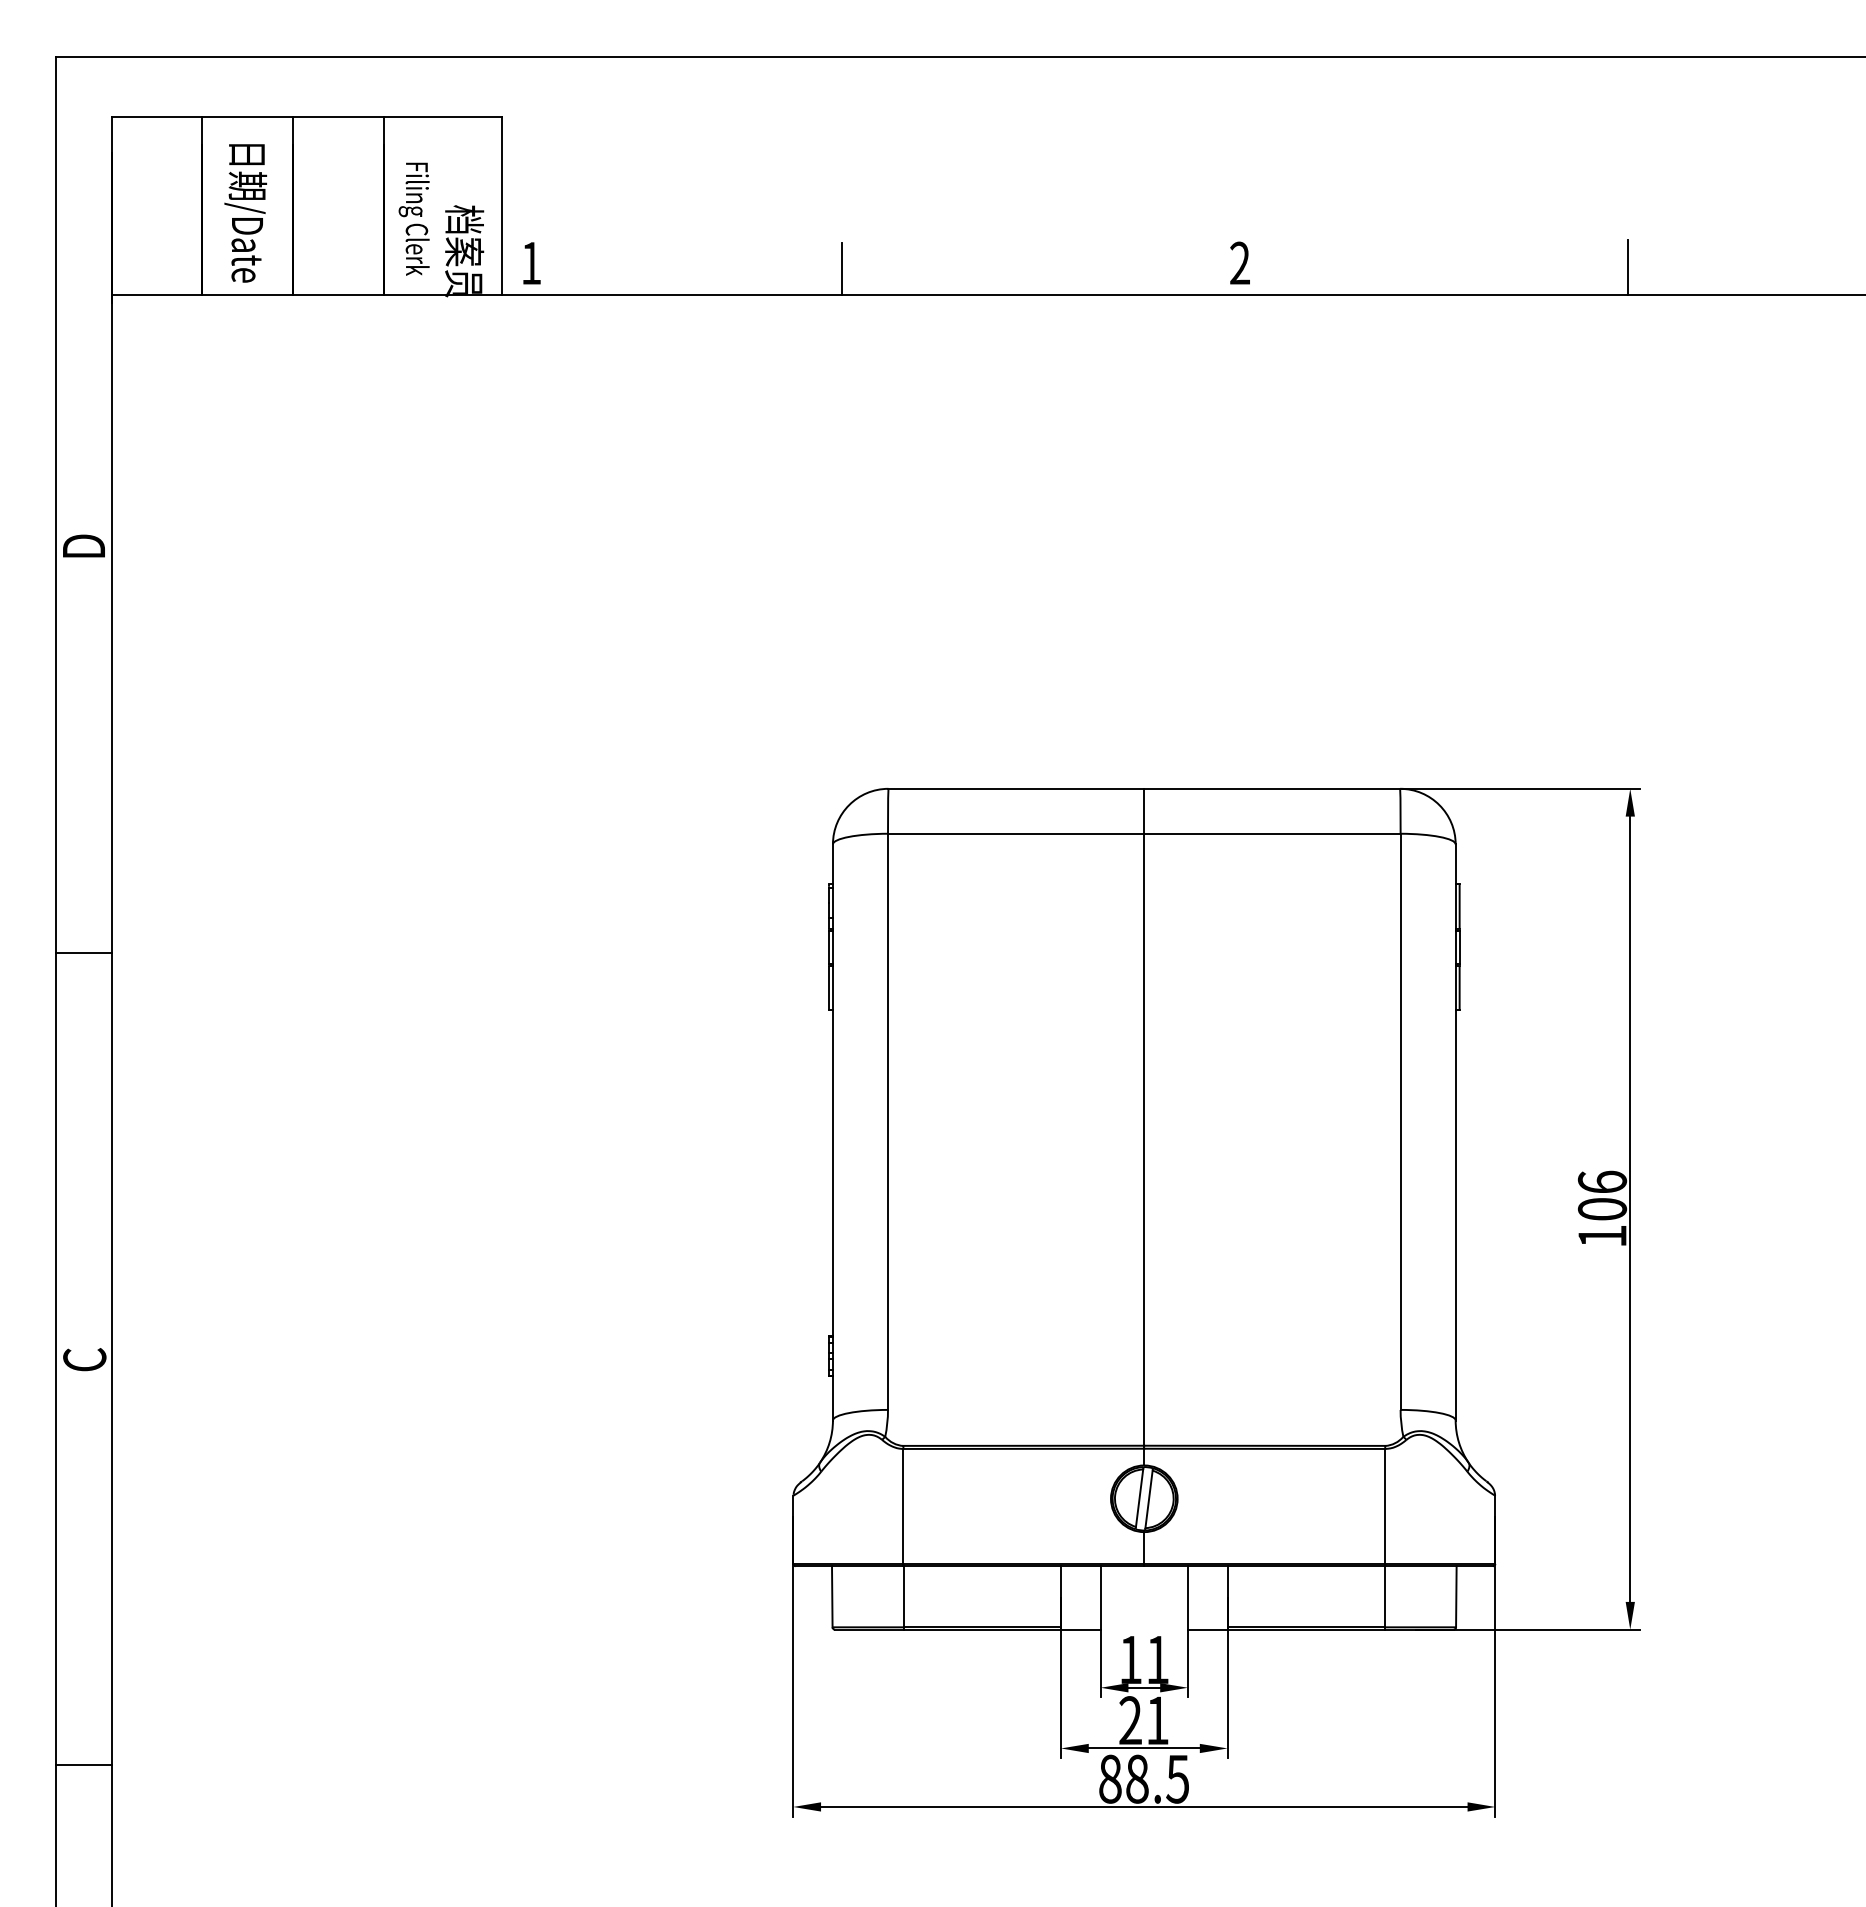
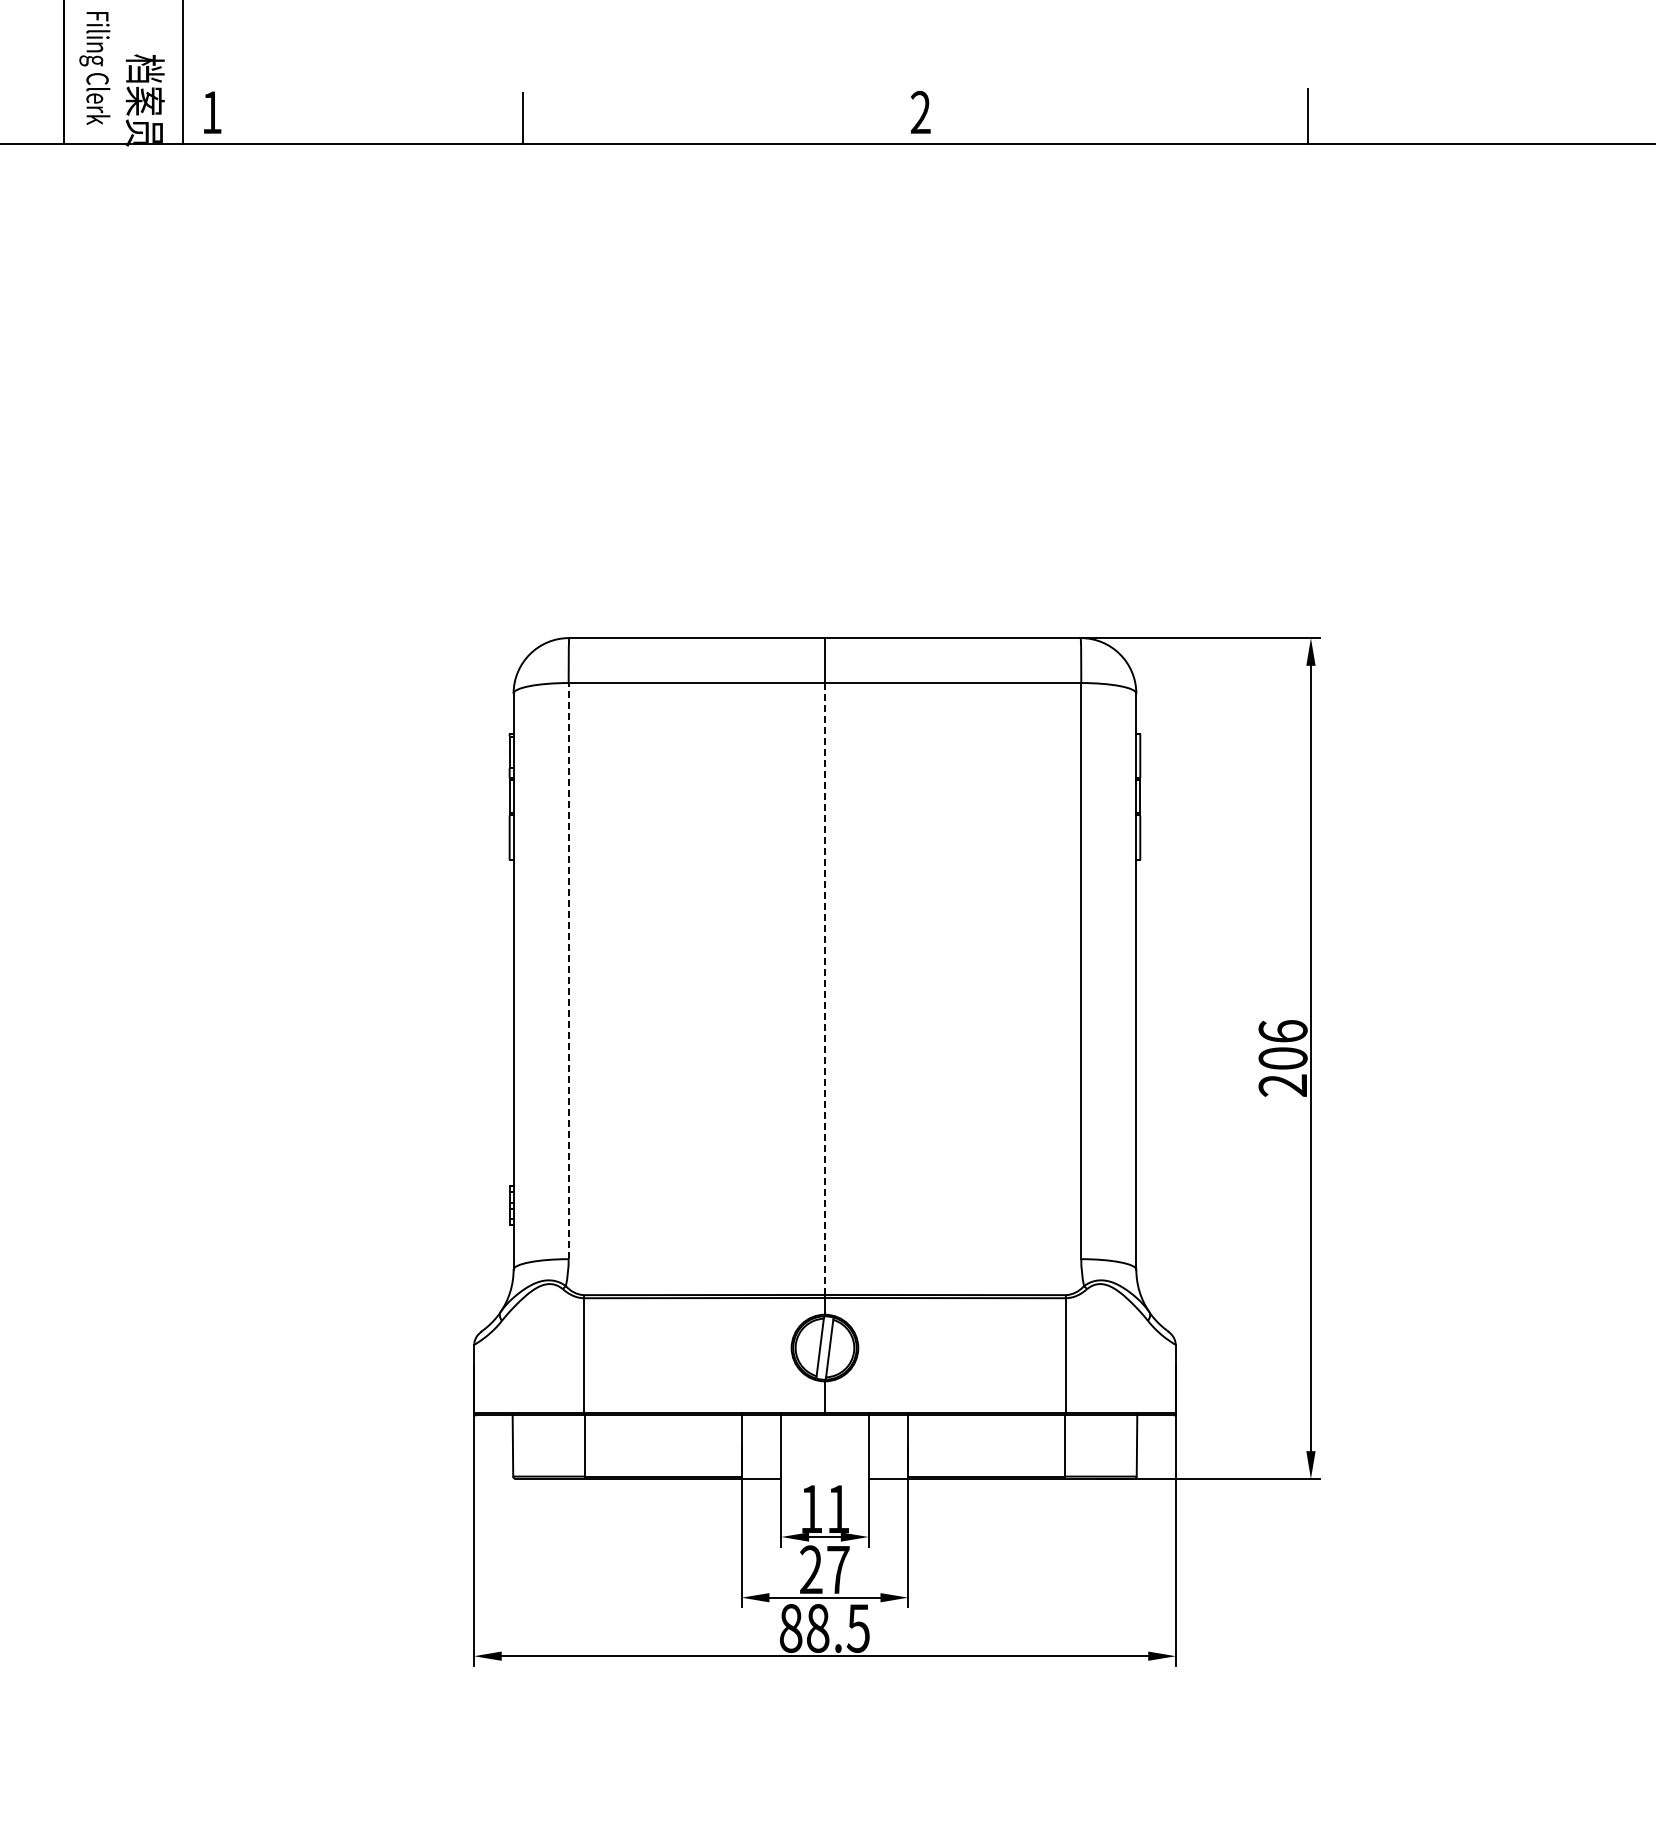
line: (888, 1121) -> (569, 970), solid -> dashed
line: (1144, 1139) -> (825, 988), solid -> dashed
text: (1601, 1236) -> (1282, 1085), 106 -> 206
text: (1157, 1720) -> (838, 1569), 21 -> 27

